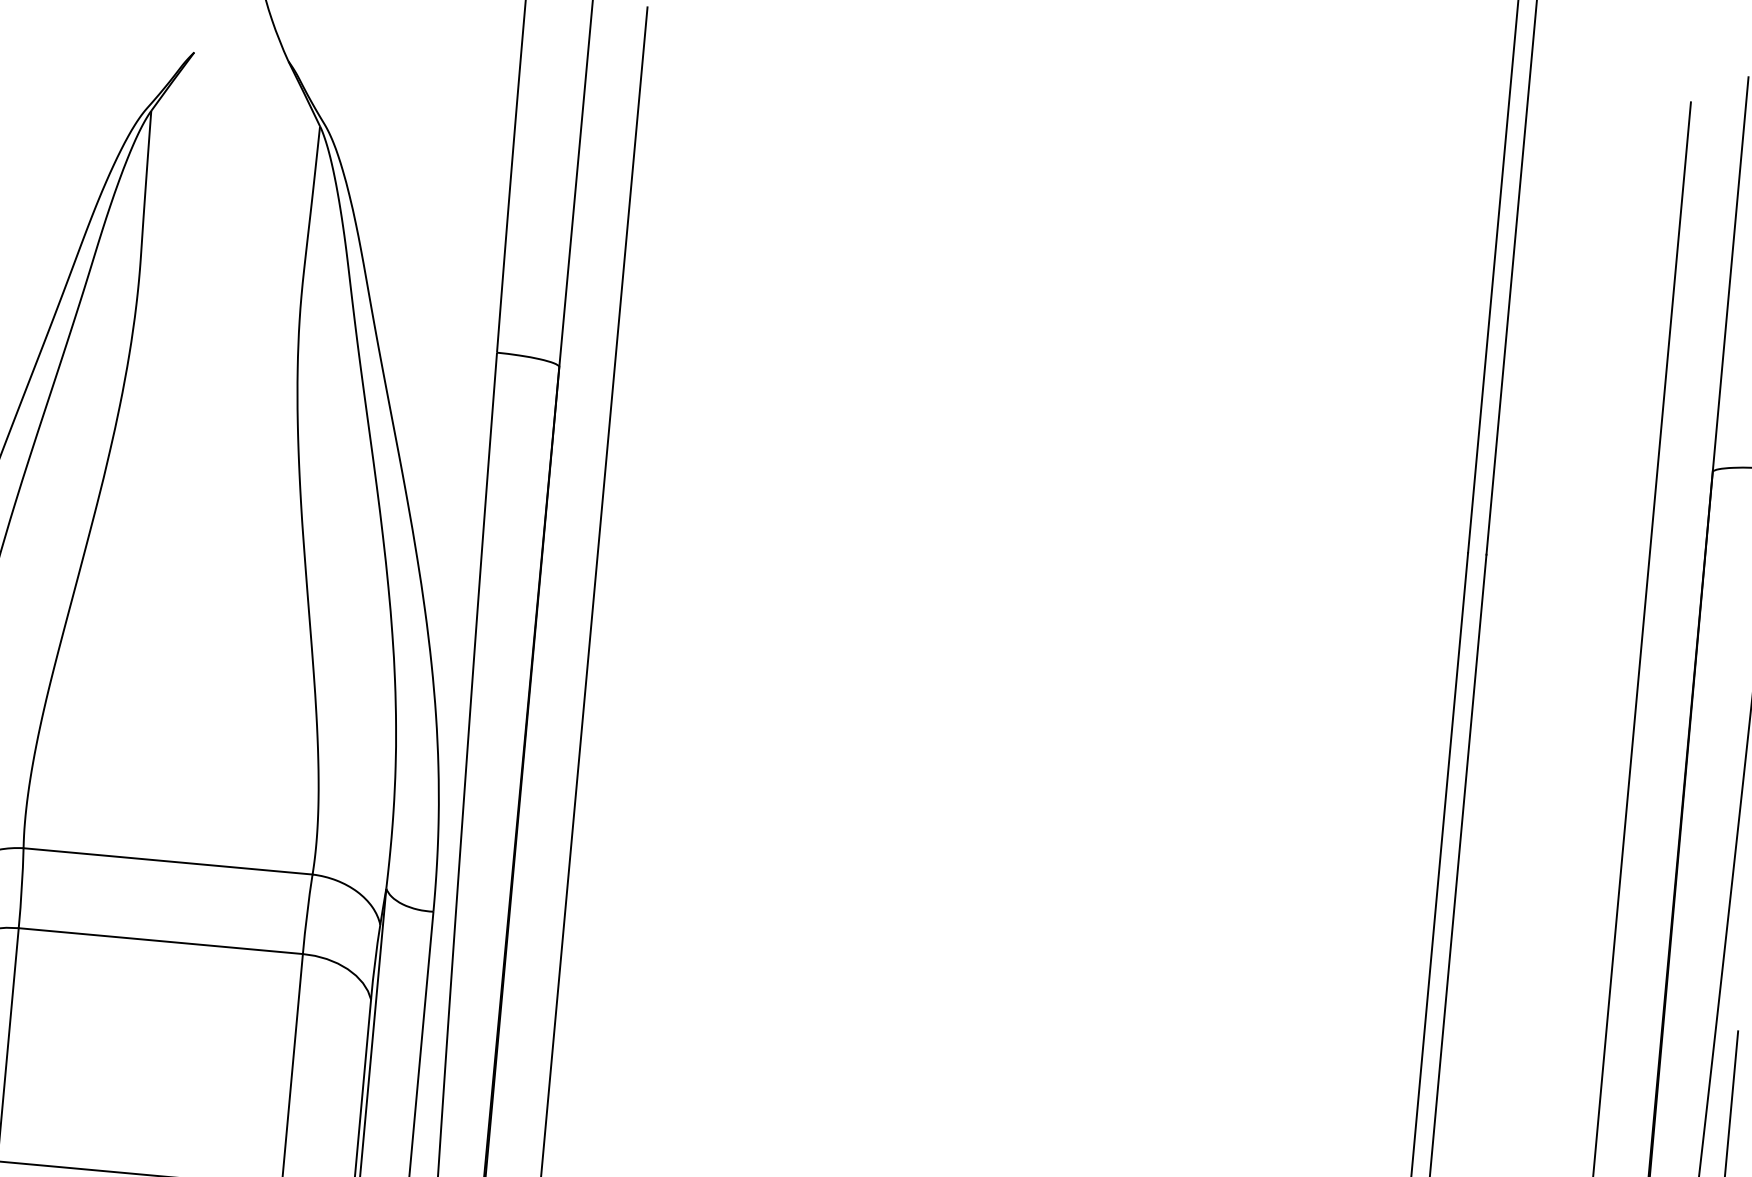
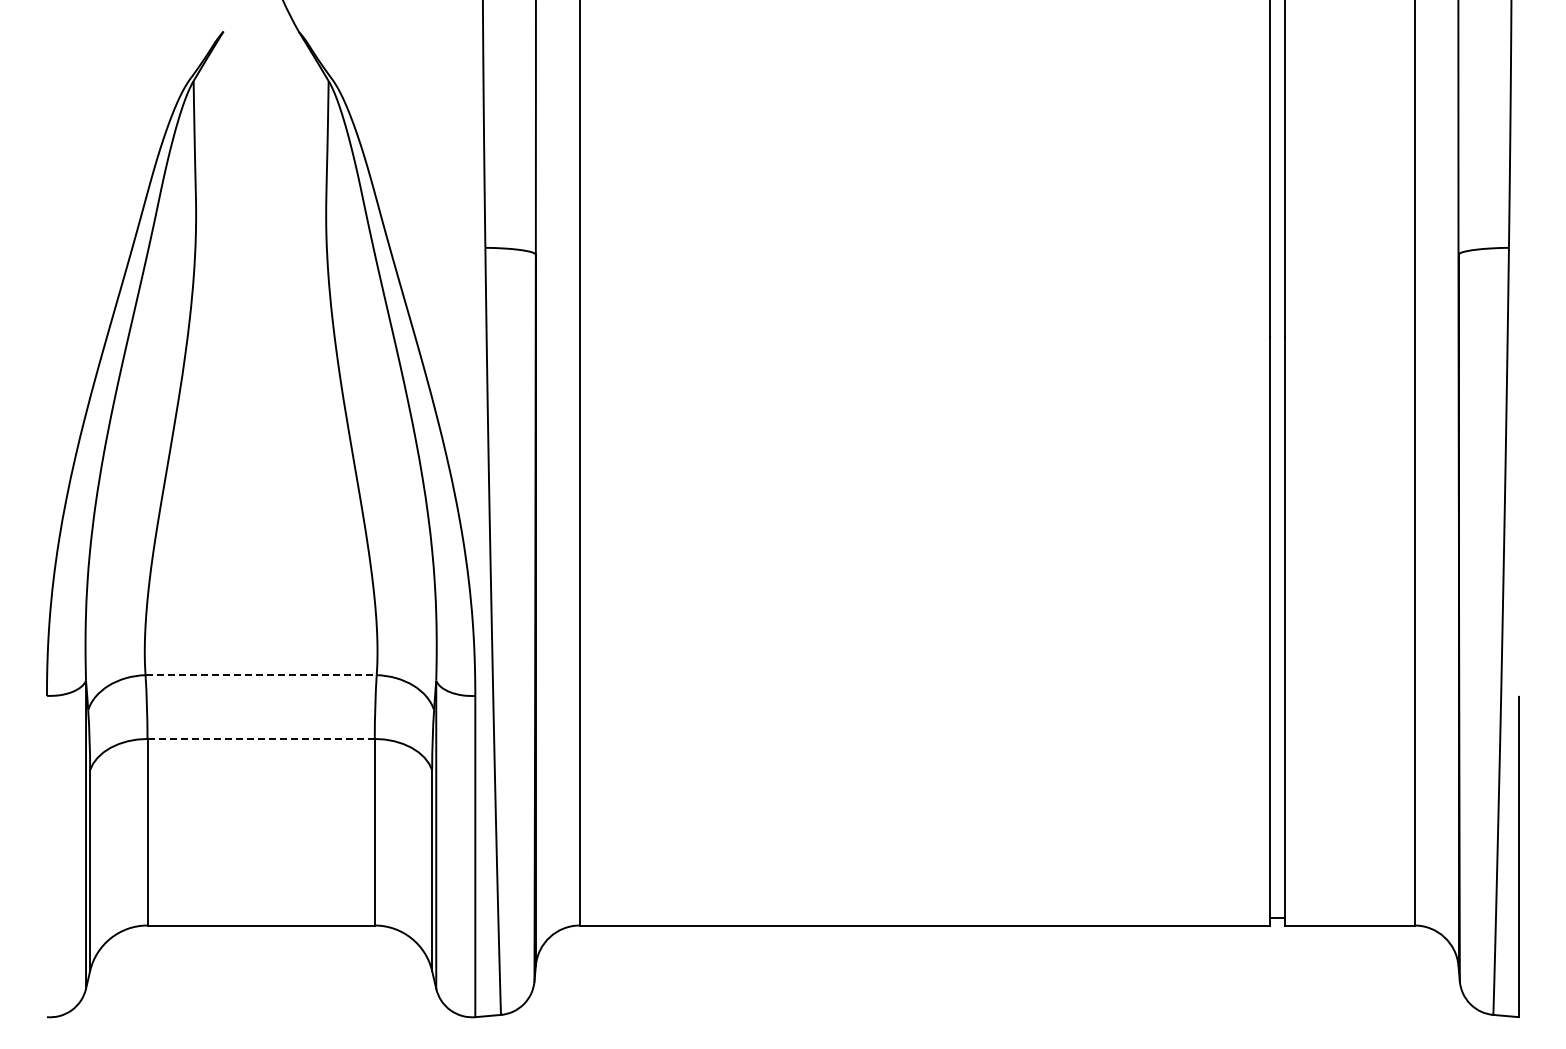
line: (168, 861) -> (261, 675), solid -> dashed
line: (161, 940) -> (261, 738), solid -> dashed

